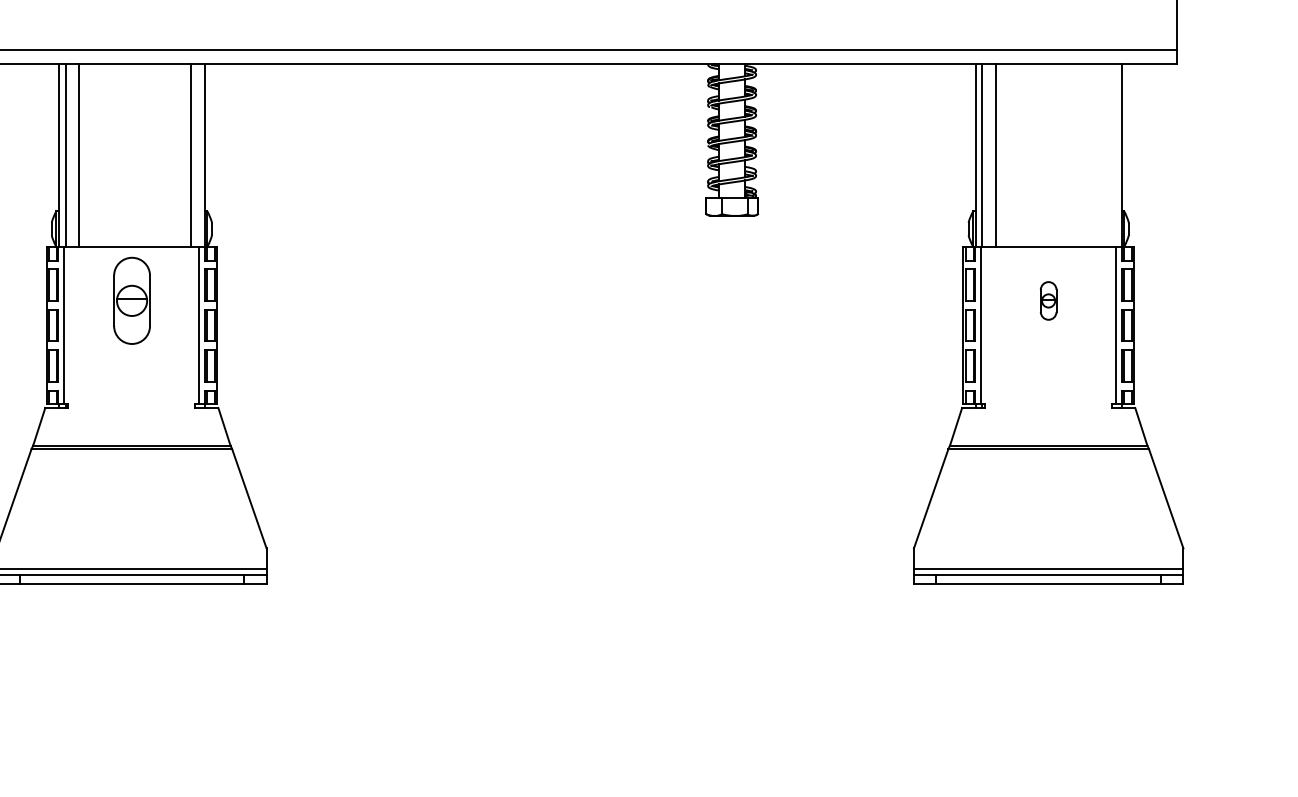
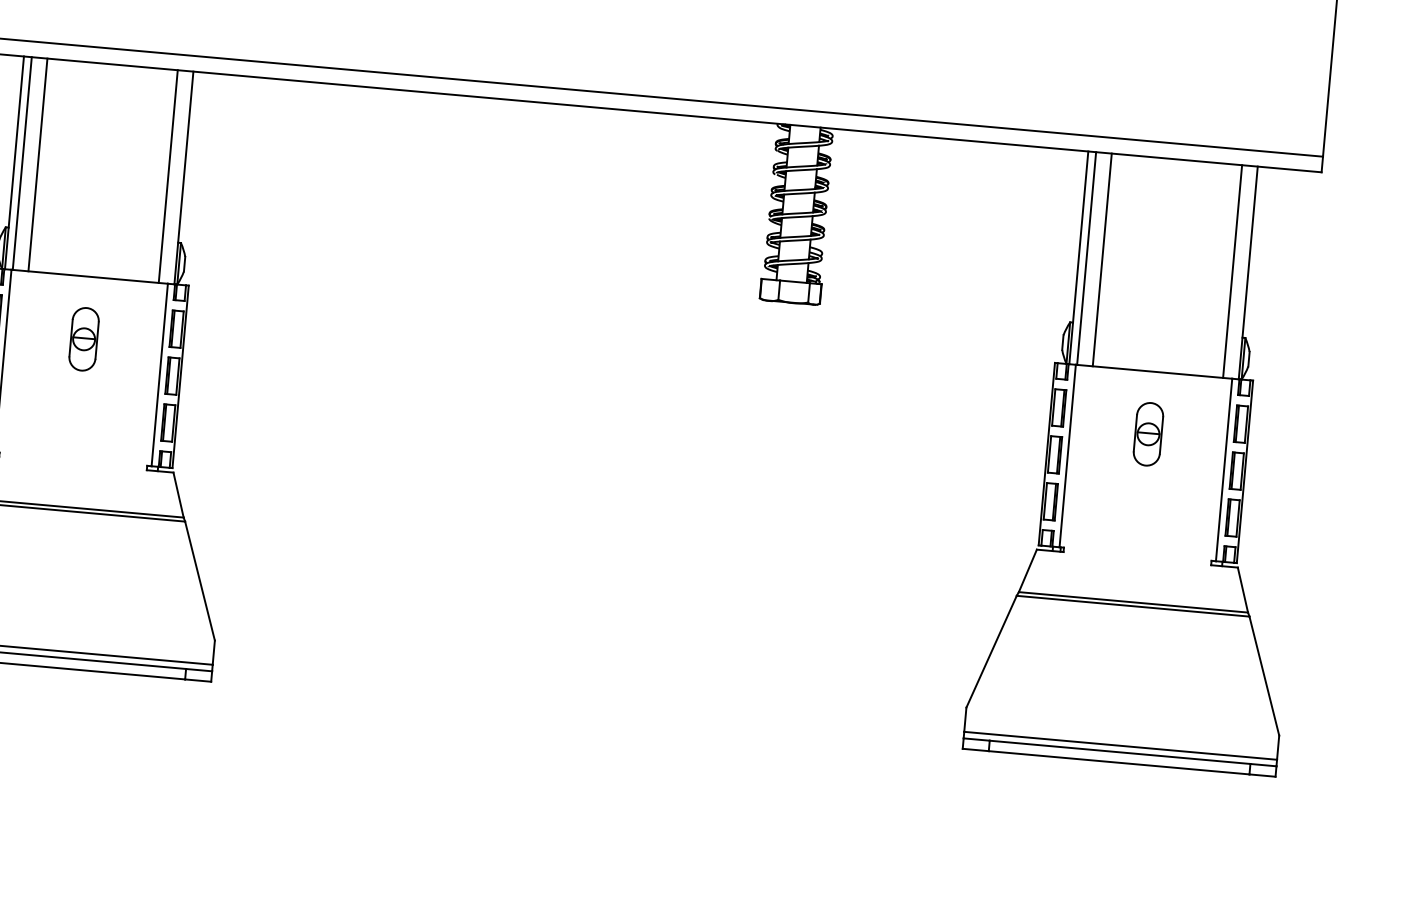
line: (1108, 155) -> (1232, 271), added
part: (131, 300) -> (83, 338), size x0.62
part: (1048, 300) -> (1148, 433), size x1.43

